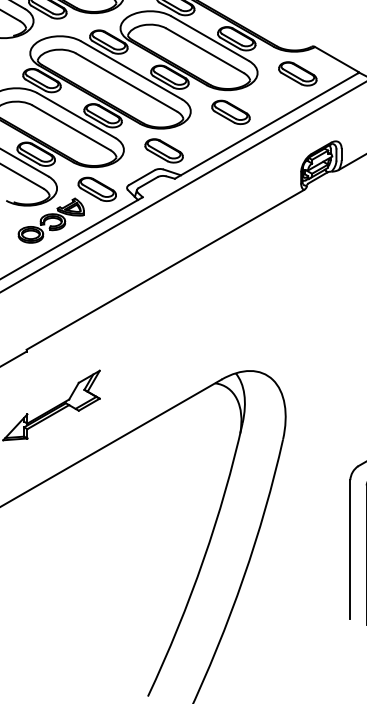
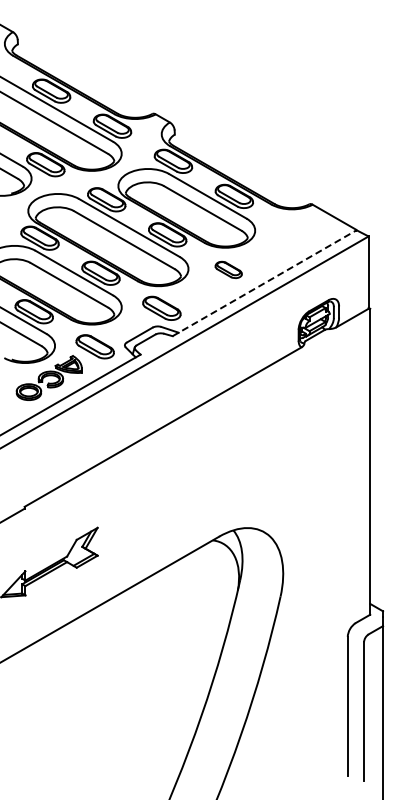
part: (296, 73) -> (294, 231), removed
part: (230, 111) -> (228, 269), size x0.7
line: (266, 125) -> (264, 283), solid -> dashed

